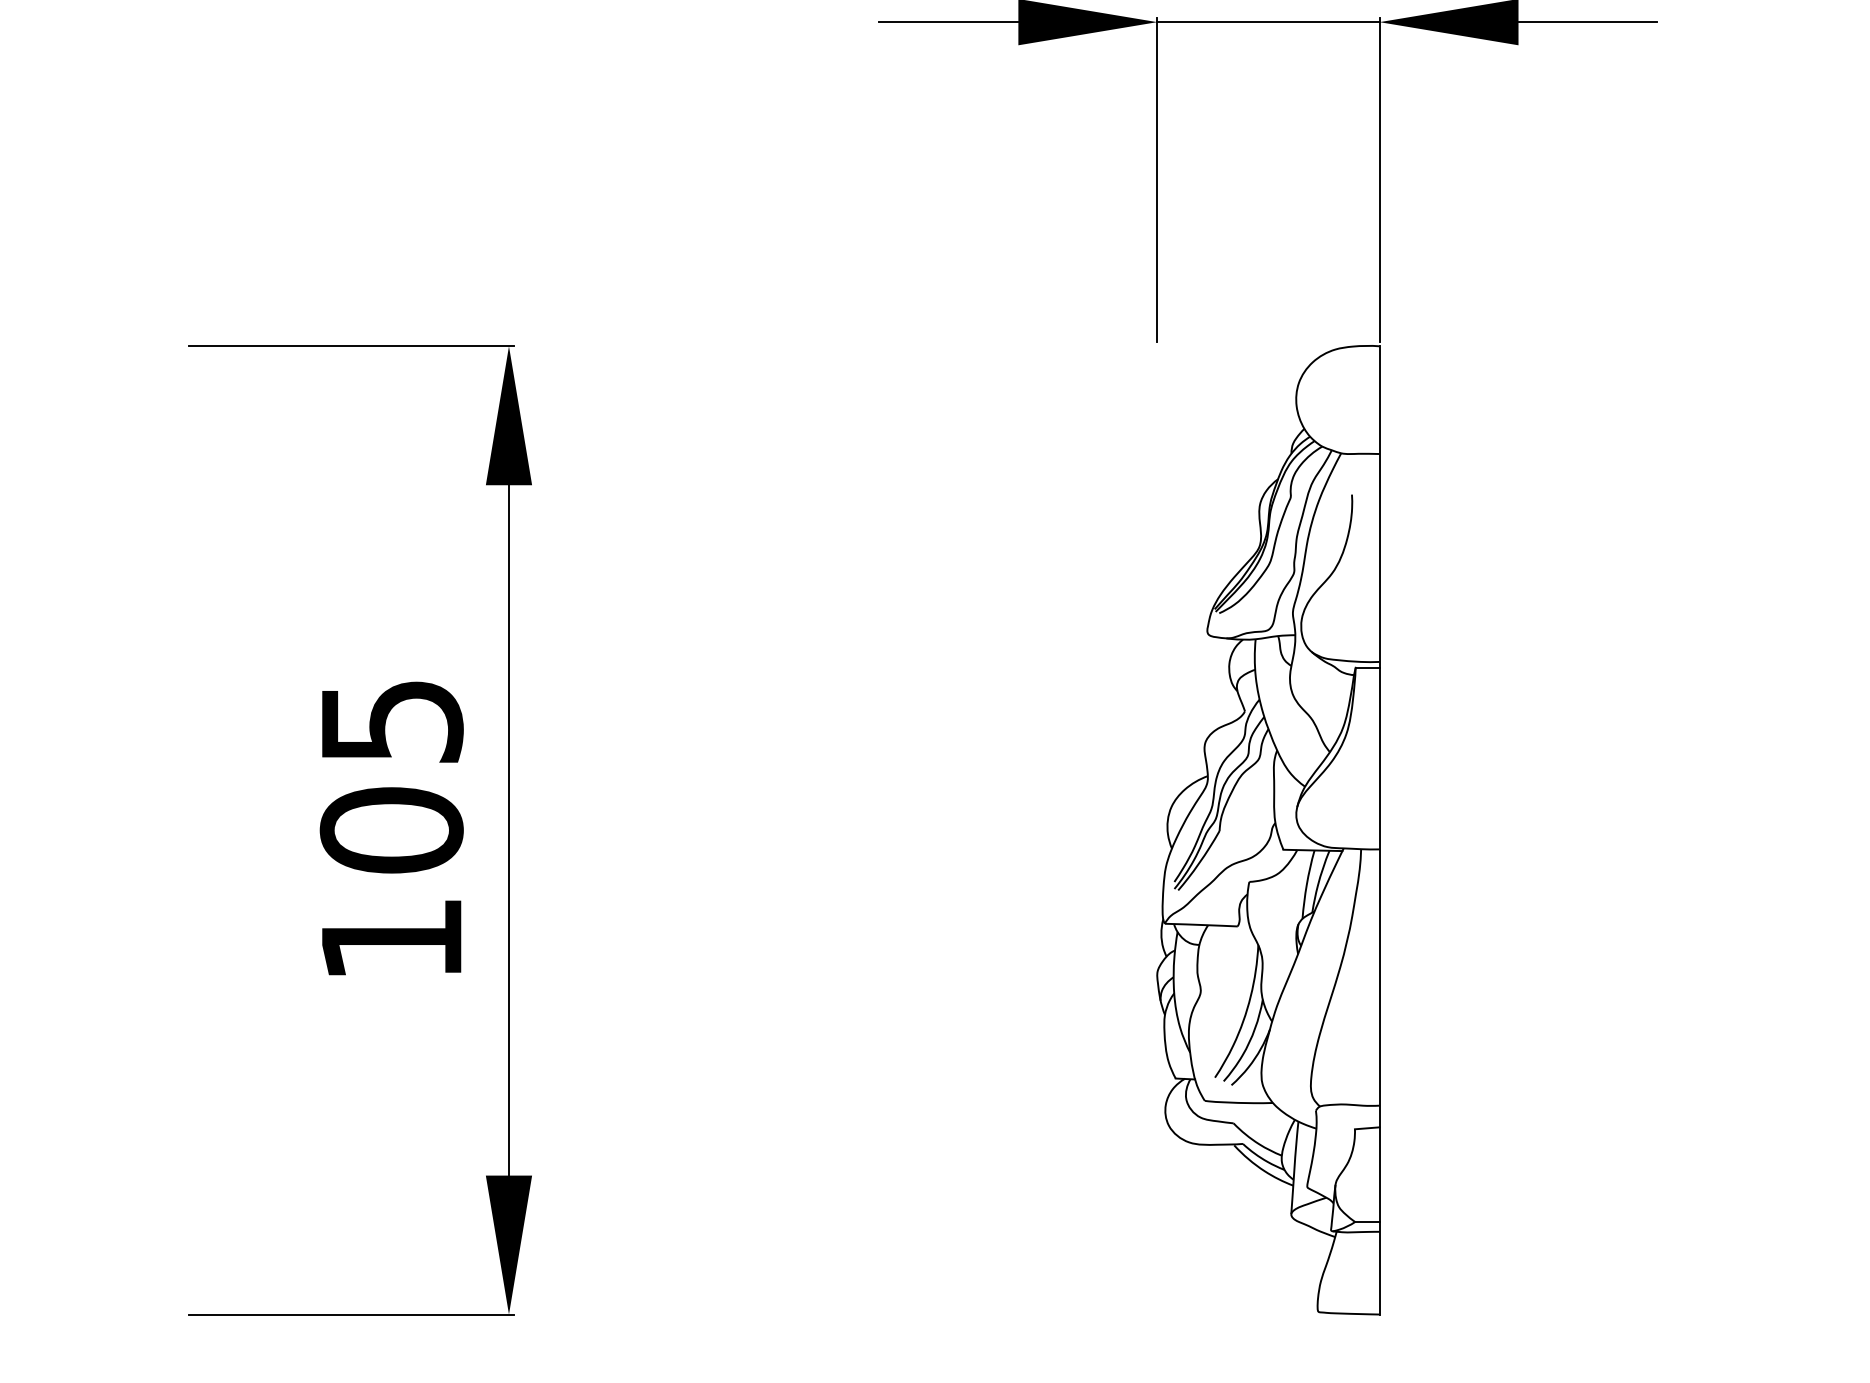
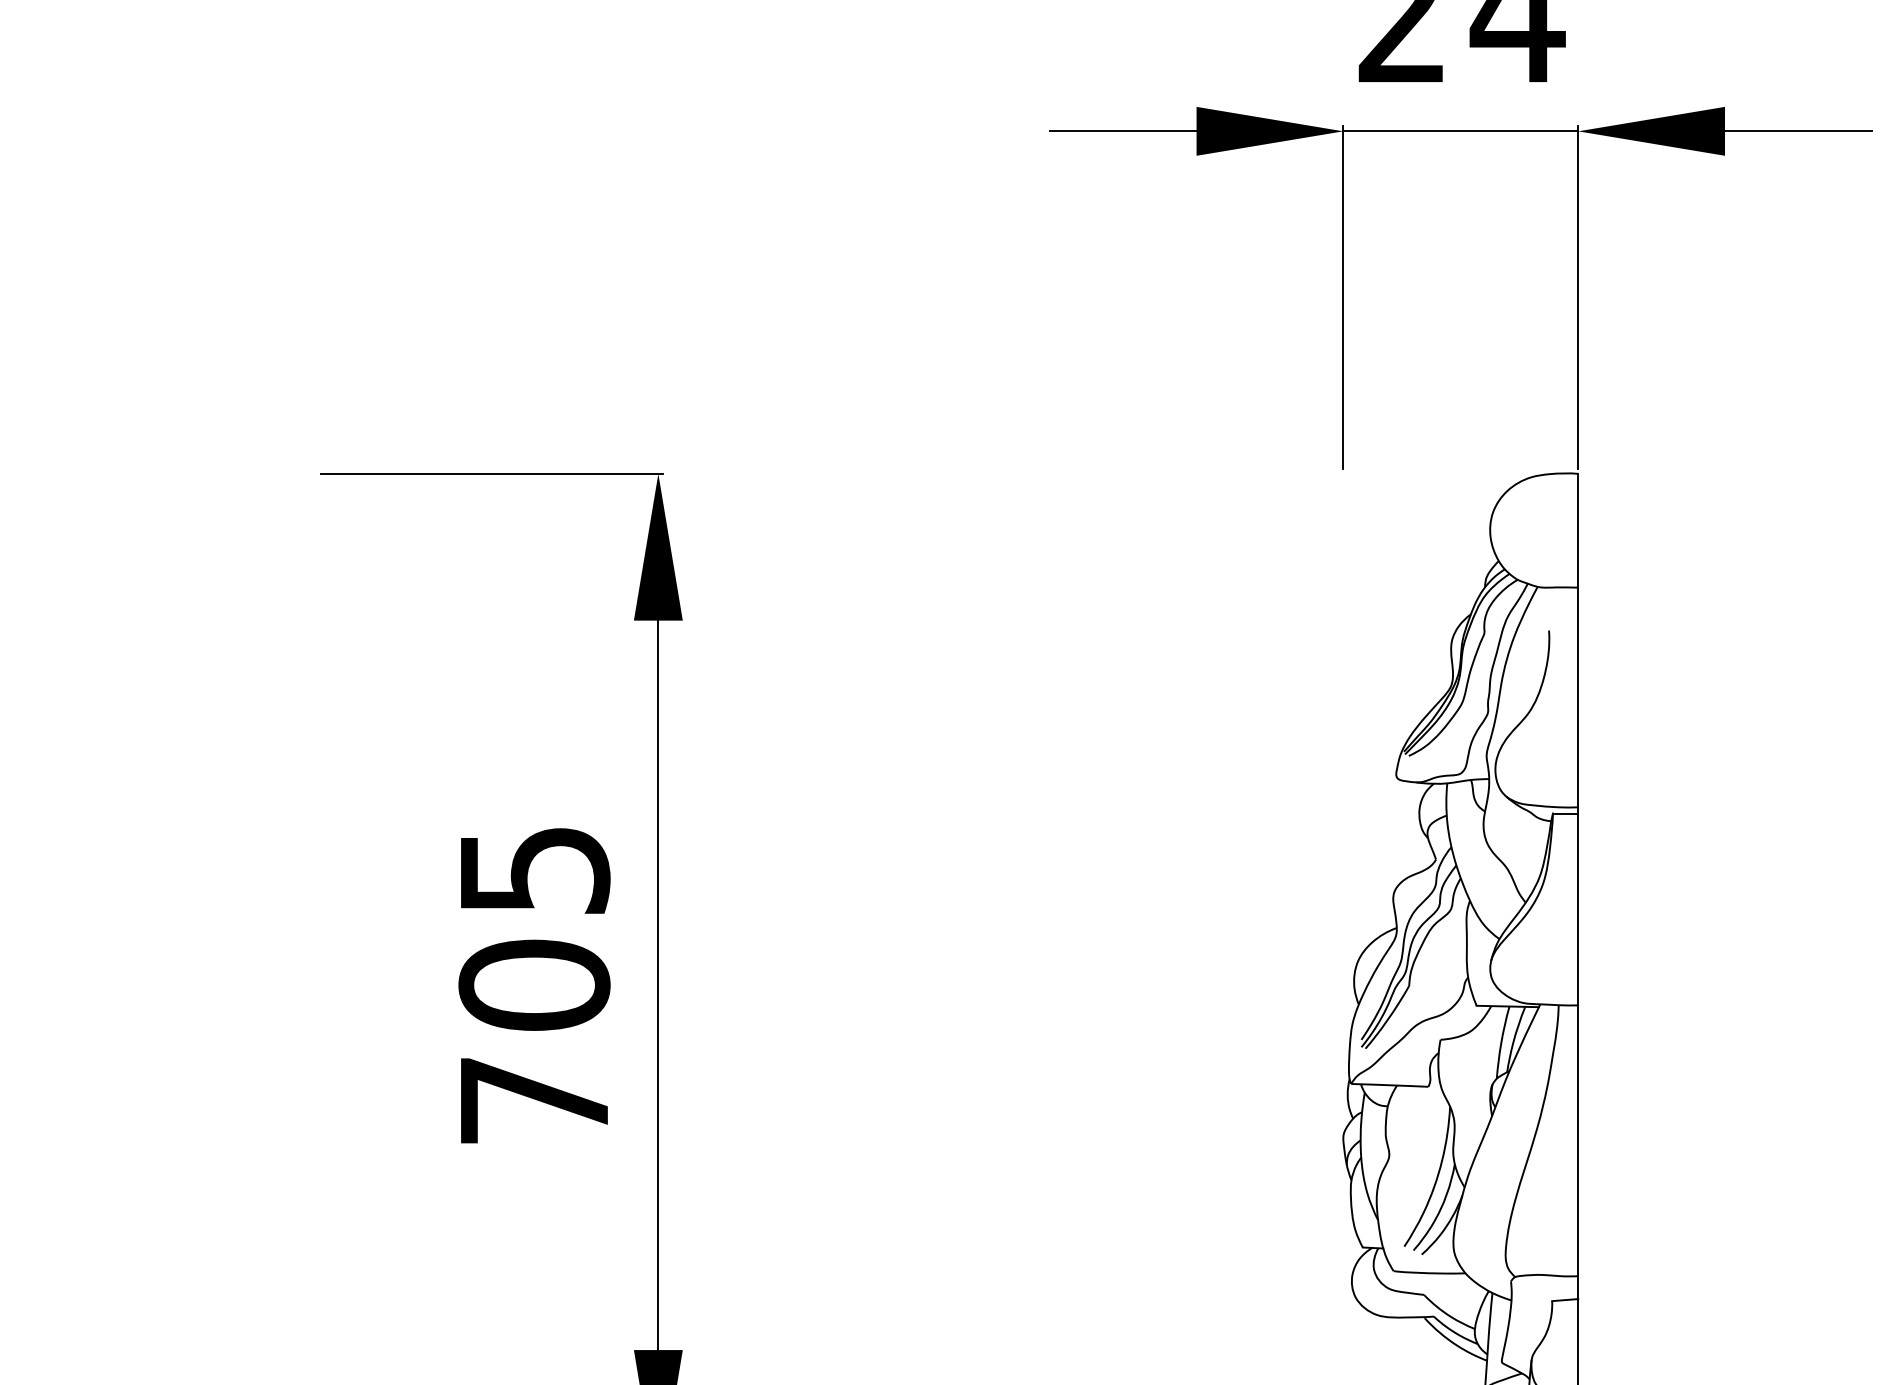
text: (391, 939) -> (534, 1100), 105 -> 705

